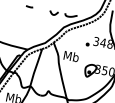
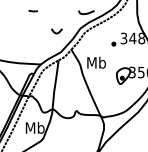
curve: (53, 14) -> (56, 32), moved

